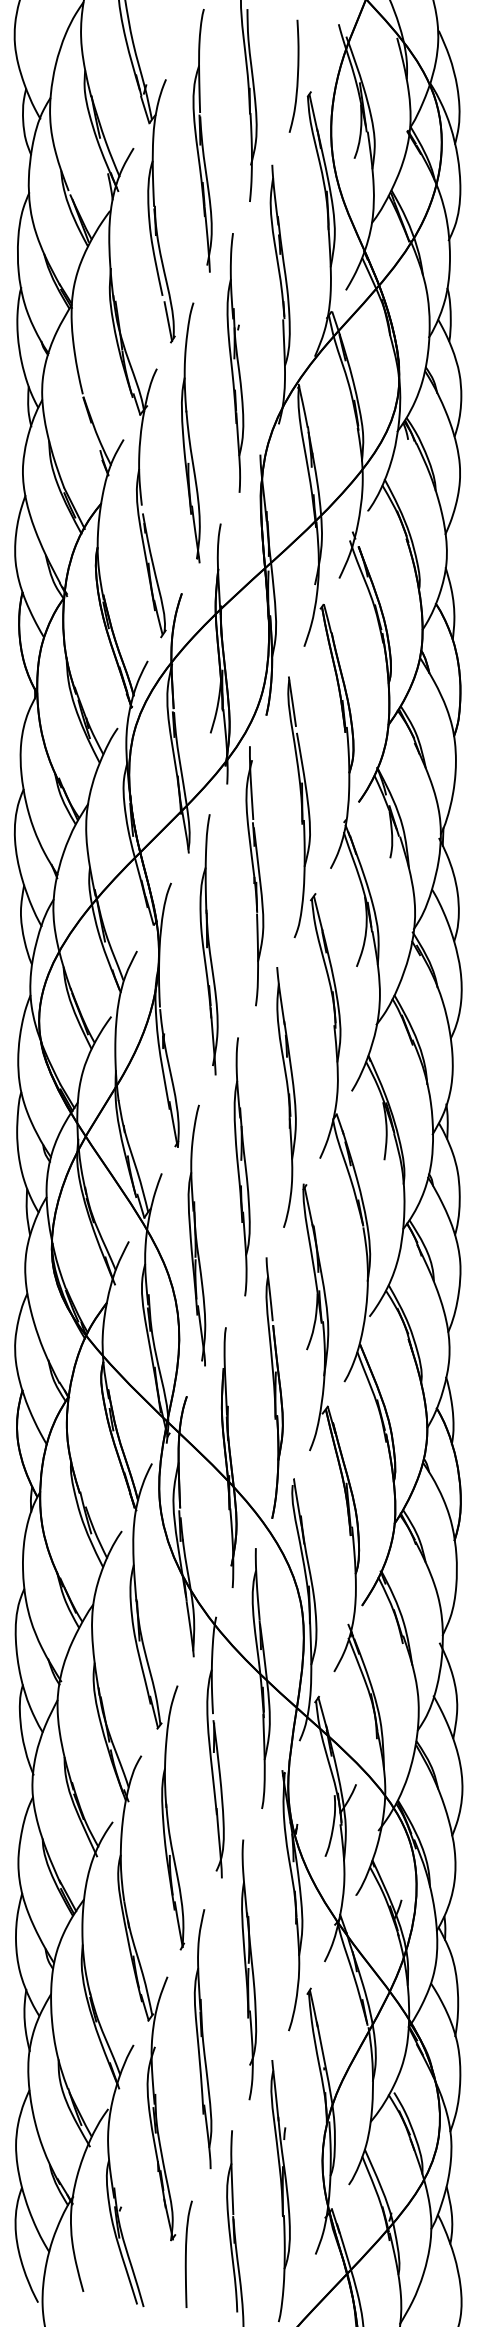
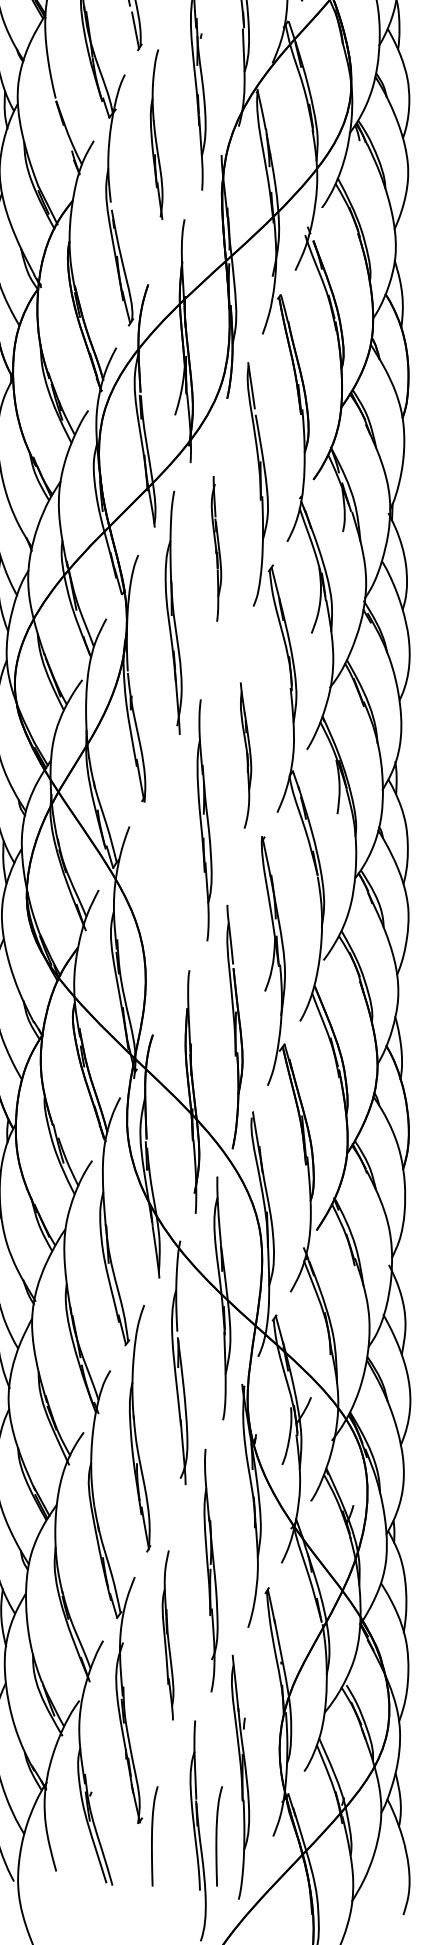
part: (190, 432) -> (156, 134), size x0.7
part: (254, 876) -> (216, 549), size x0.6
part: (286, 1097) -> (245, 755), size x0.6
part: (196, 1235) -> (161, 884), removed
part: (202, 2039) -> (167, 1635), size x0.7
curve: (255, 2253) -> (217, 1835), added

